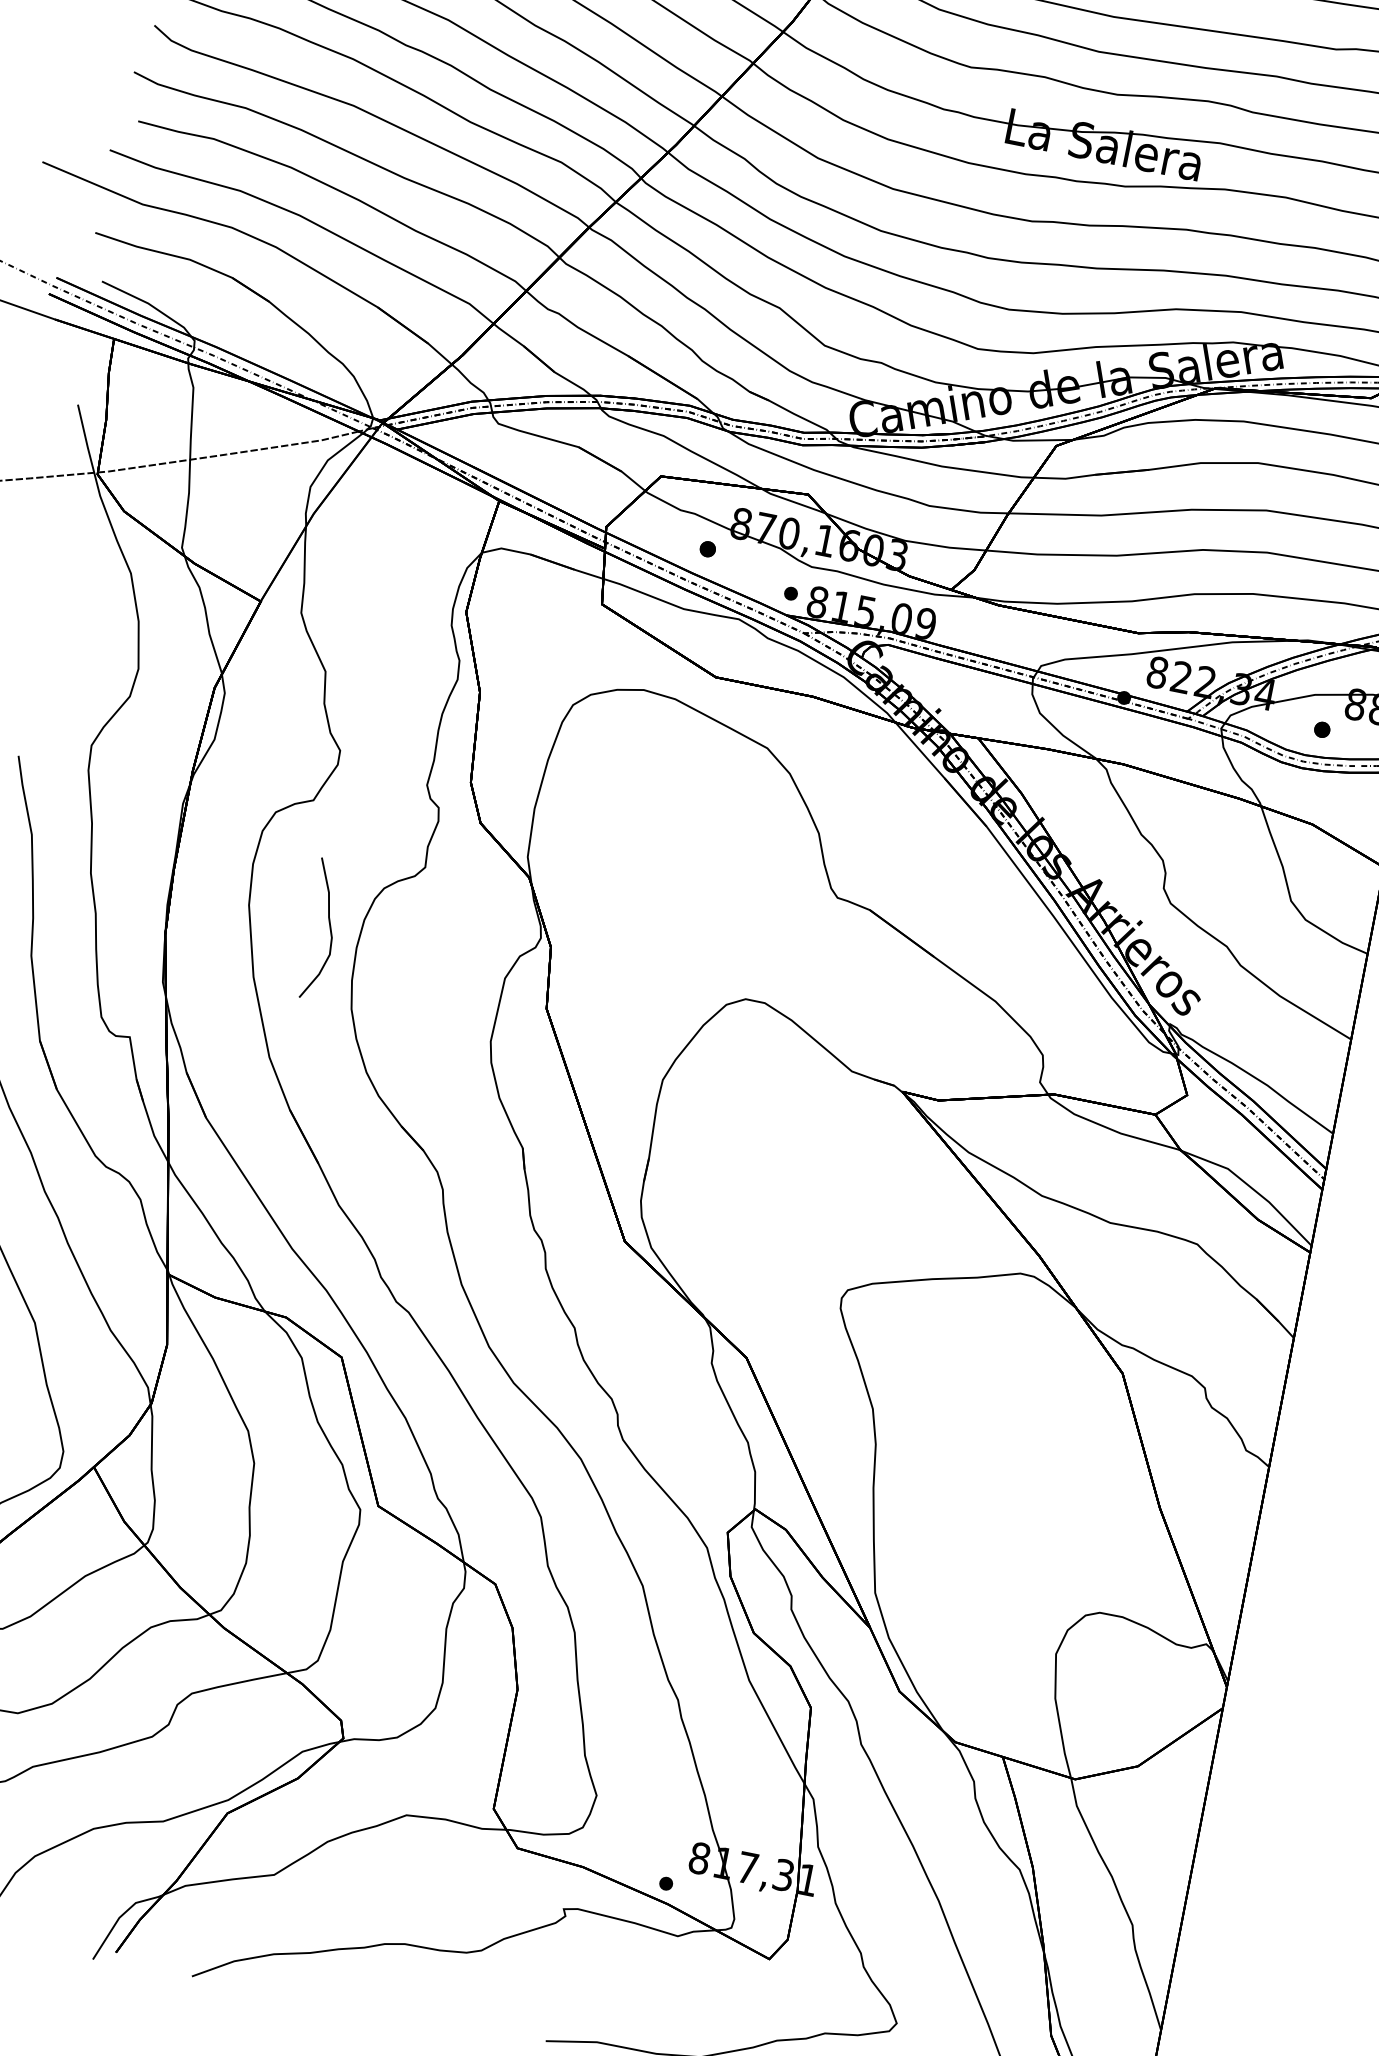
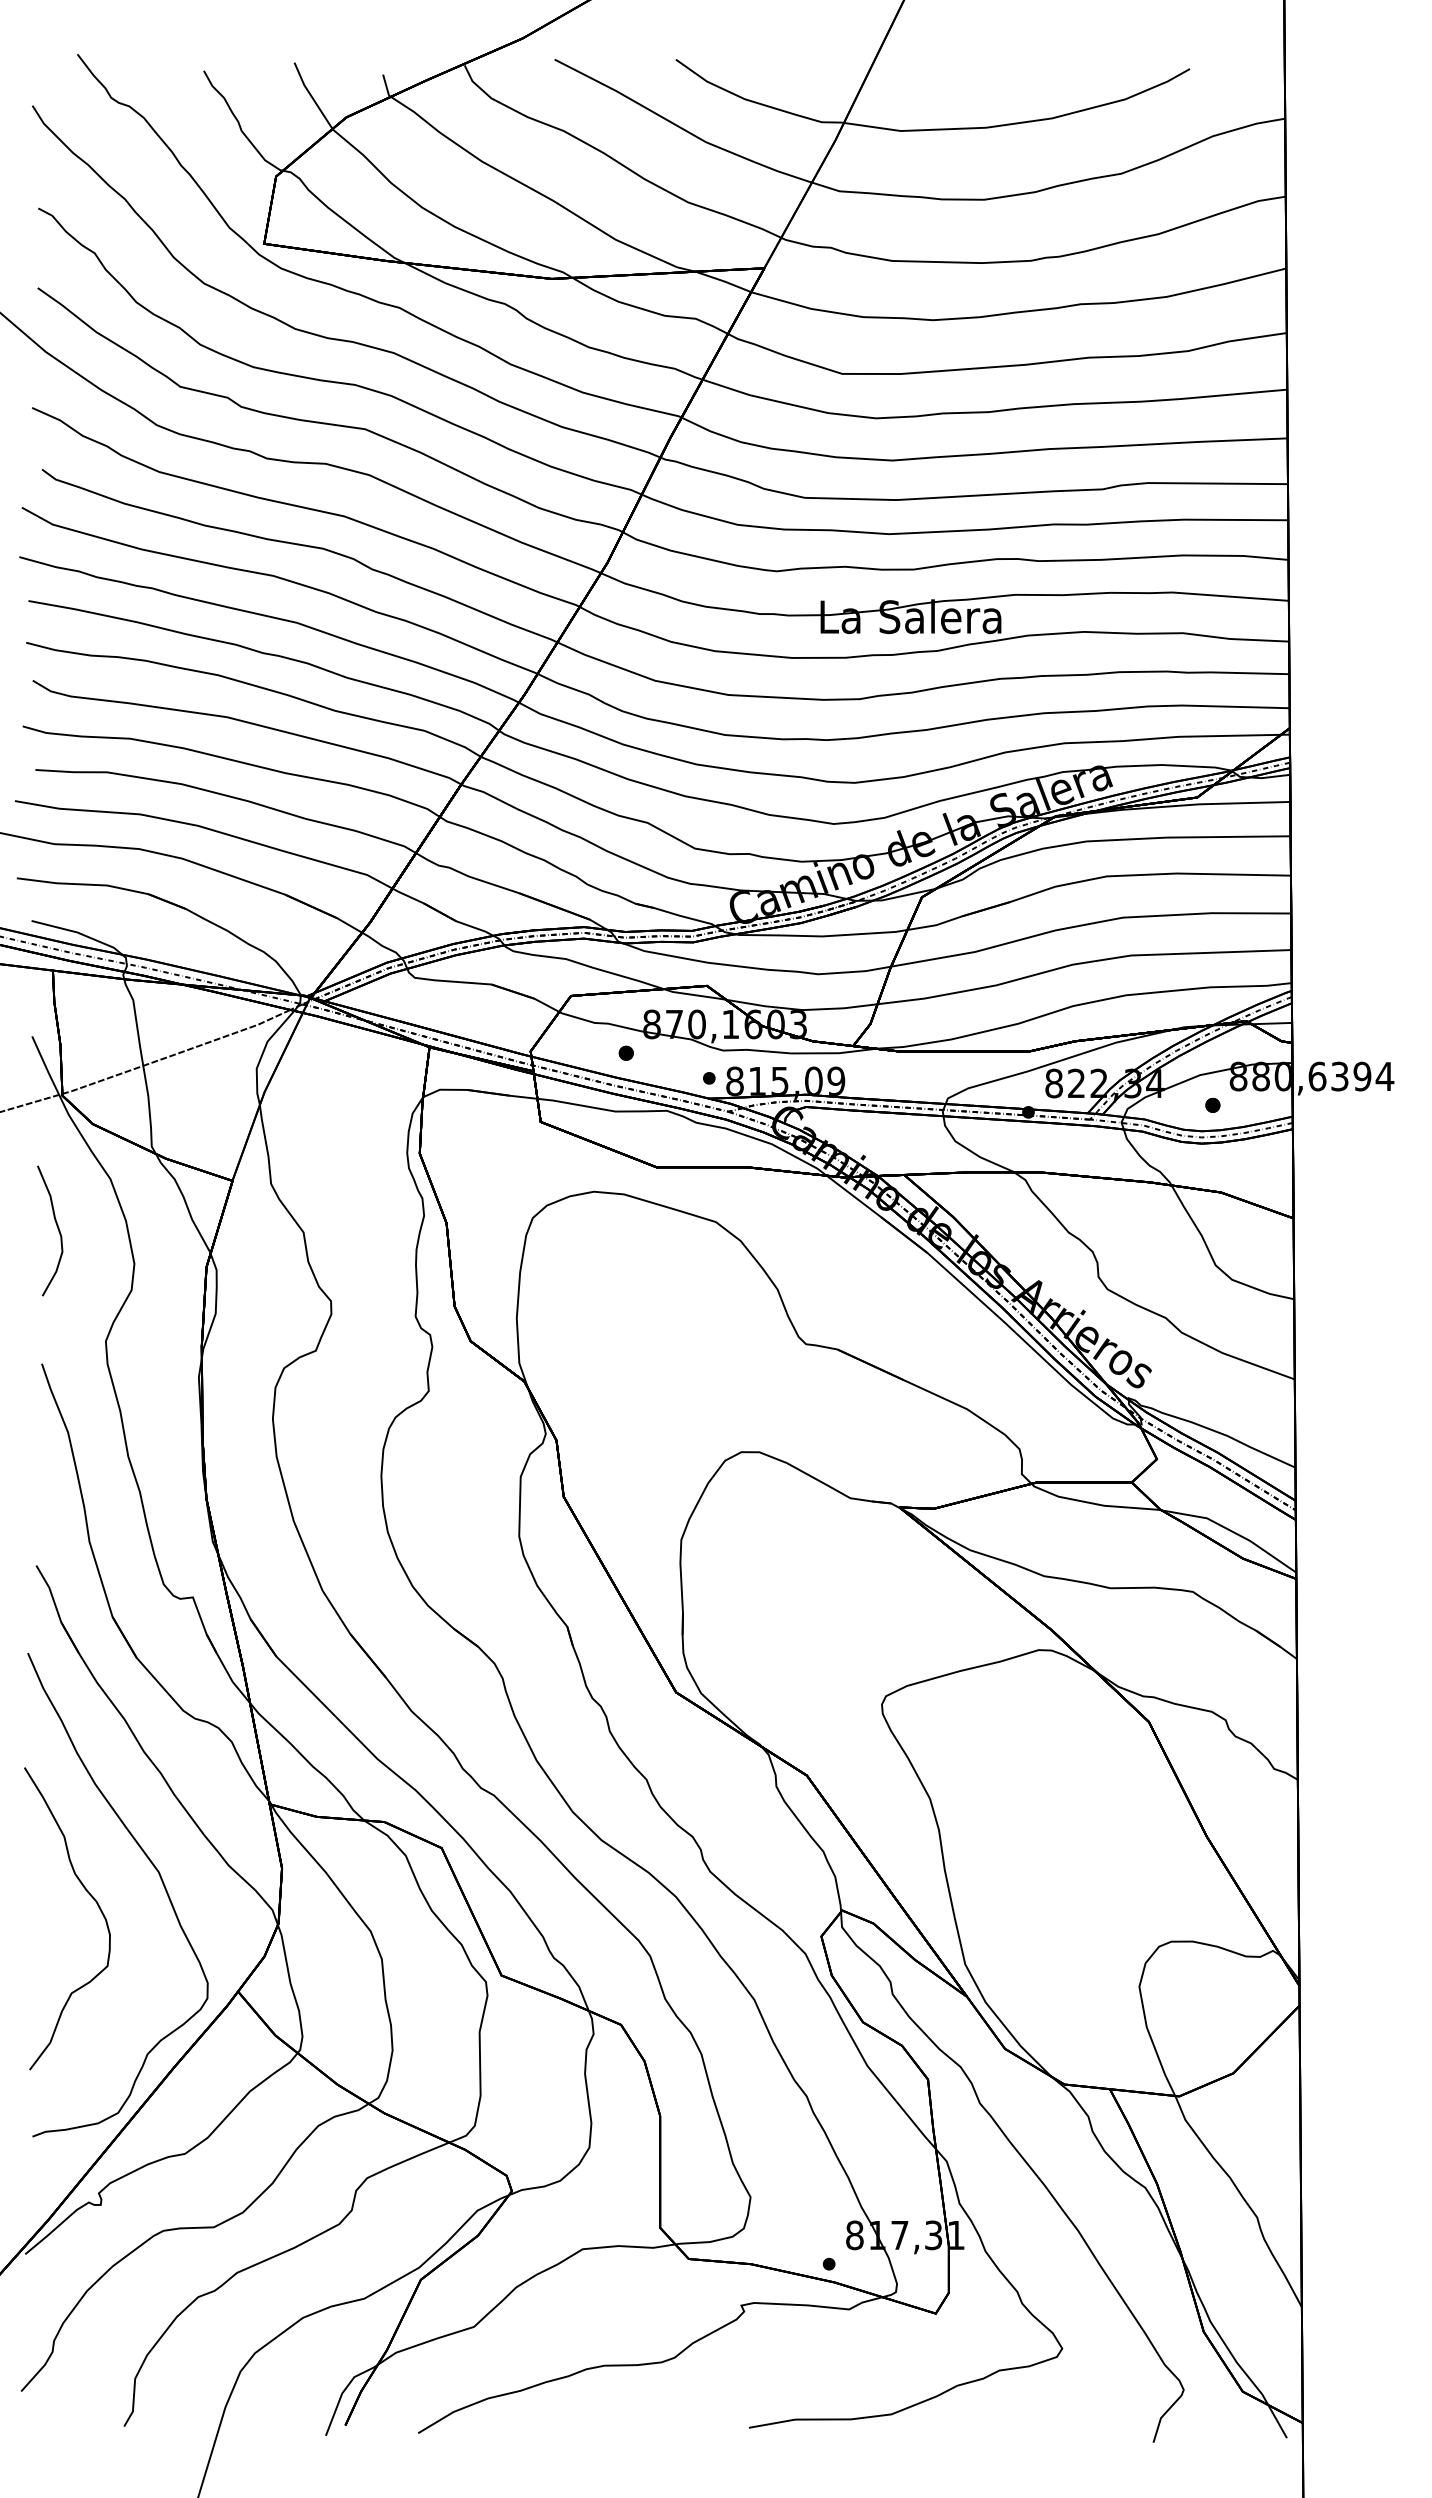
curve: (329, 929) -> (57, 1229), moved

